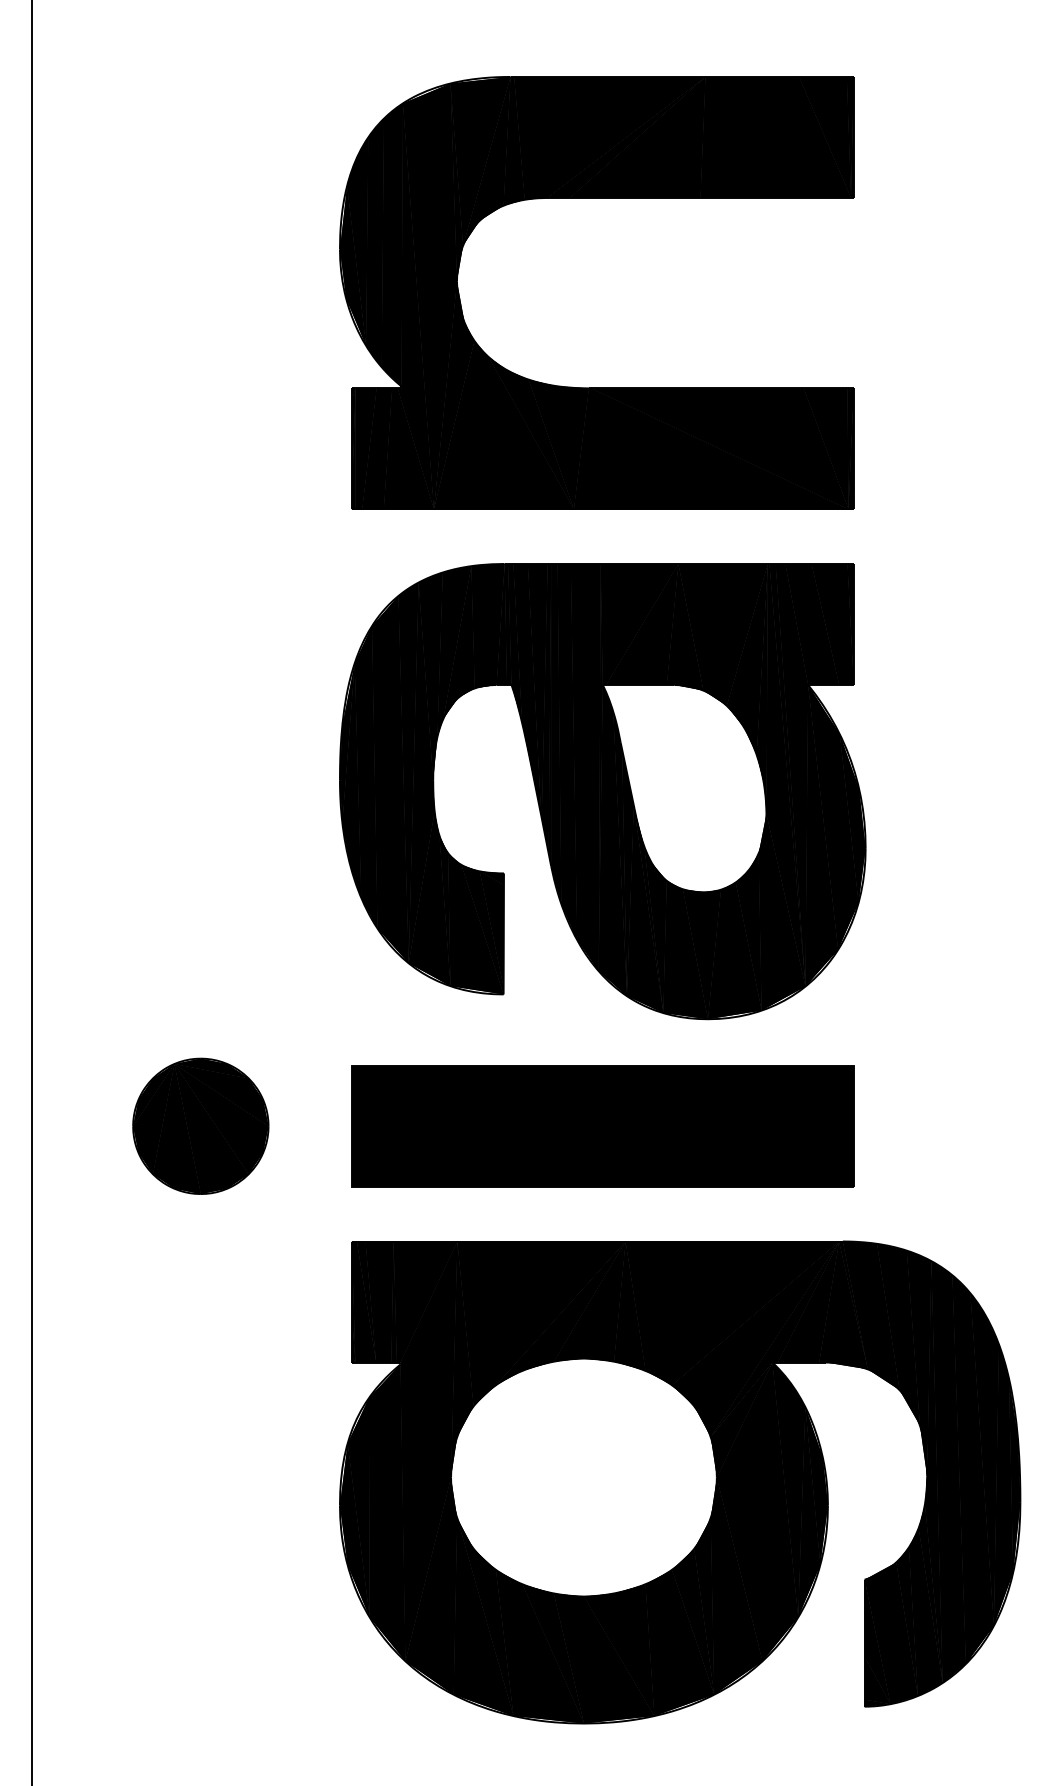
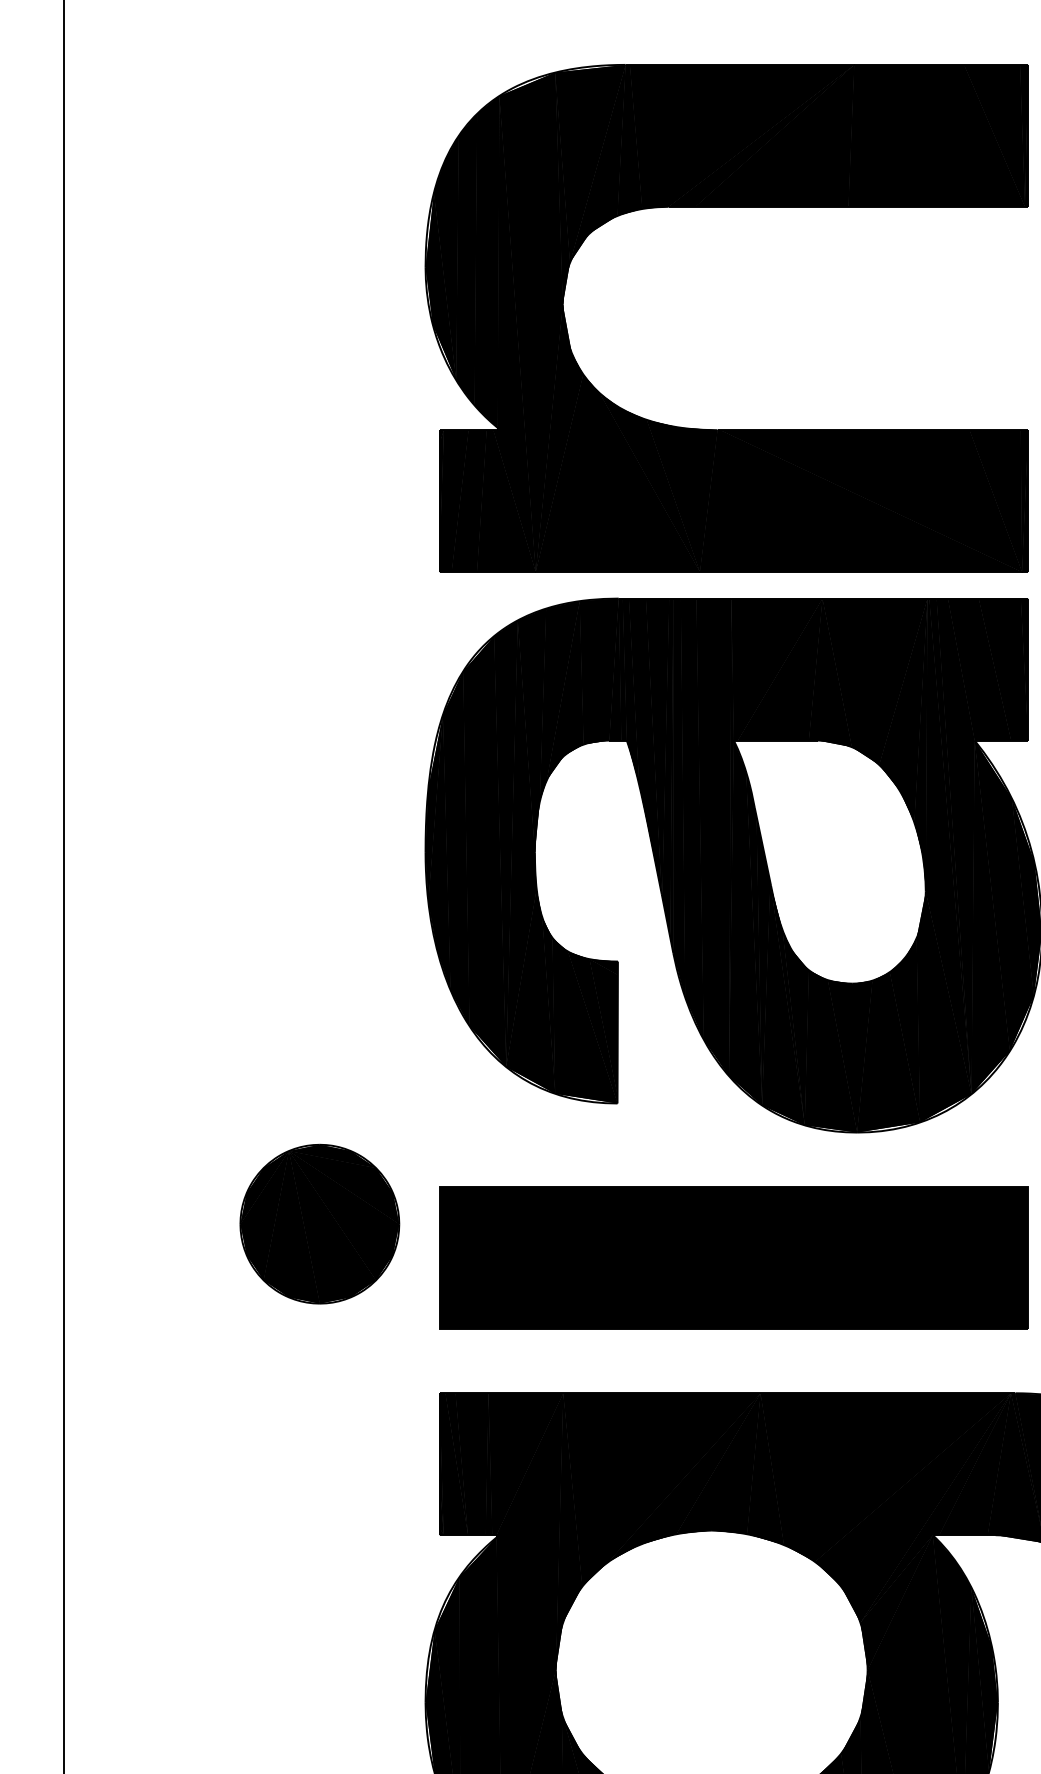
part: (596, 198) -> (726, 207), moved
part: (200, 1125) -> (319, 1223), moved

